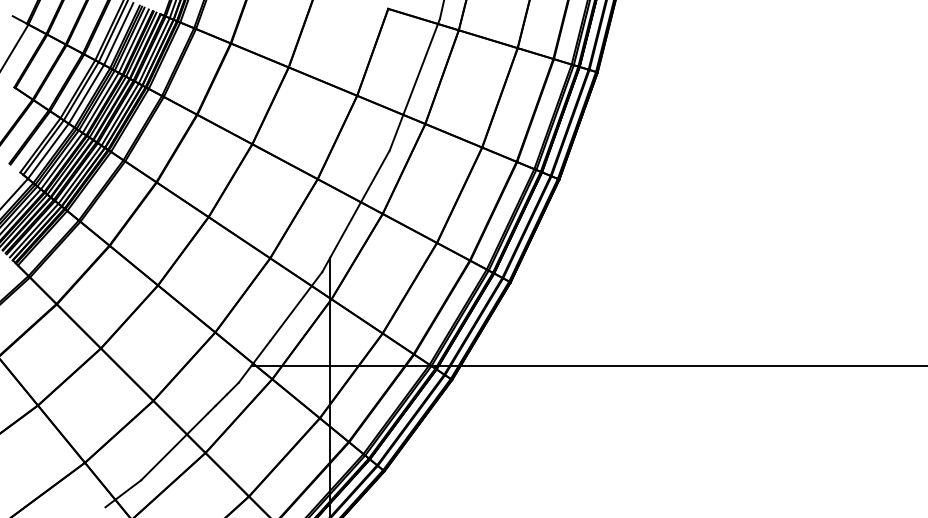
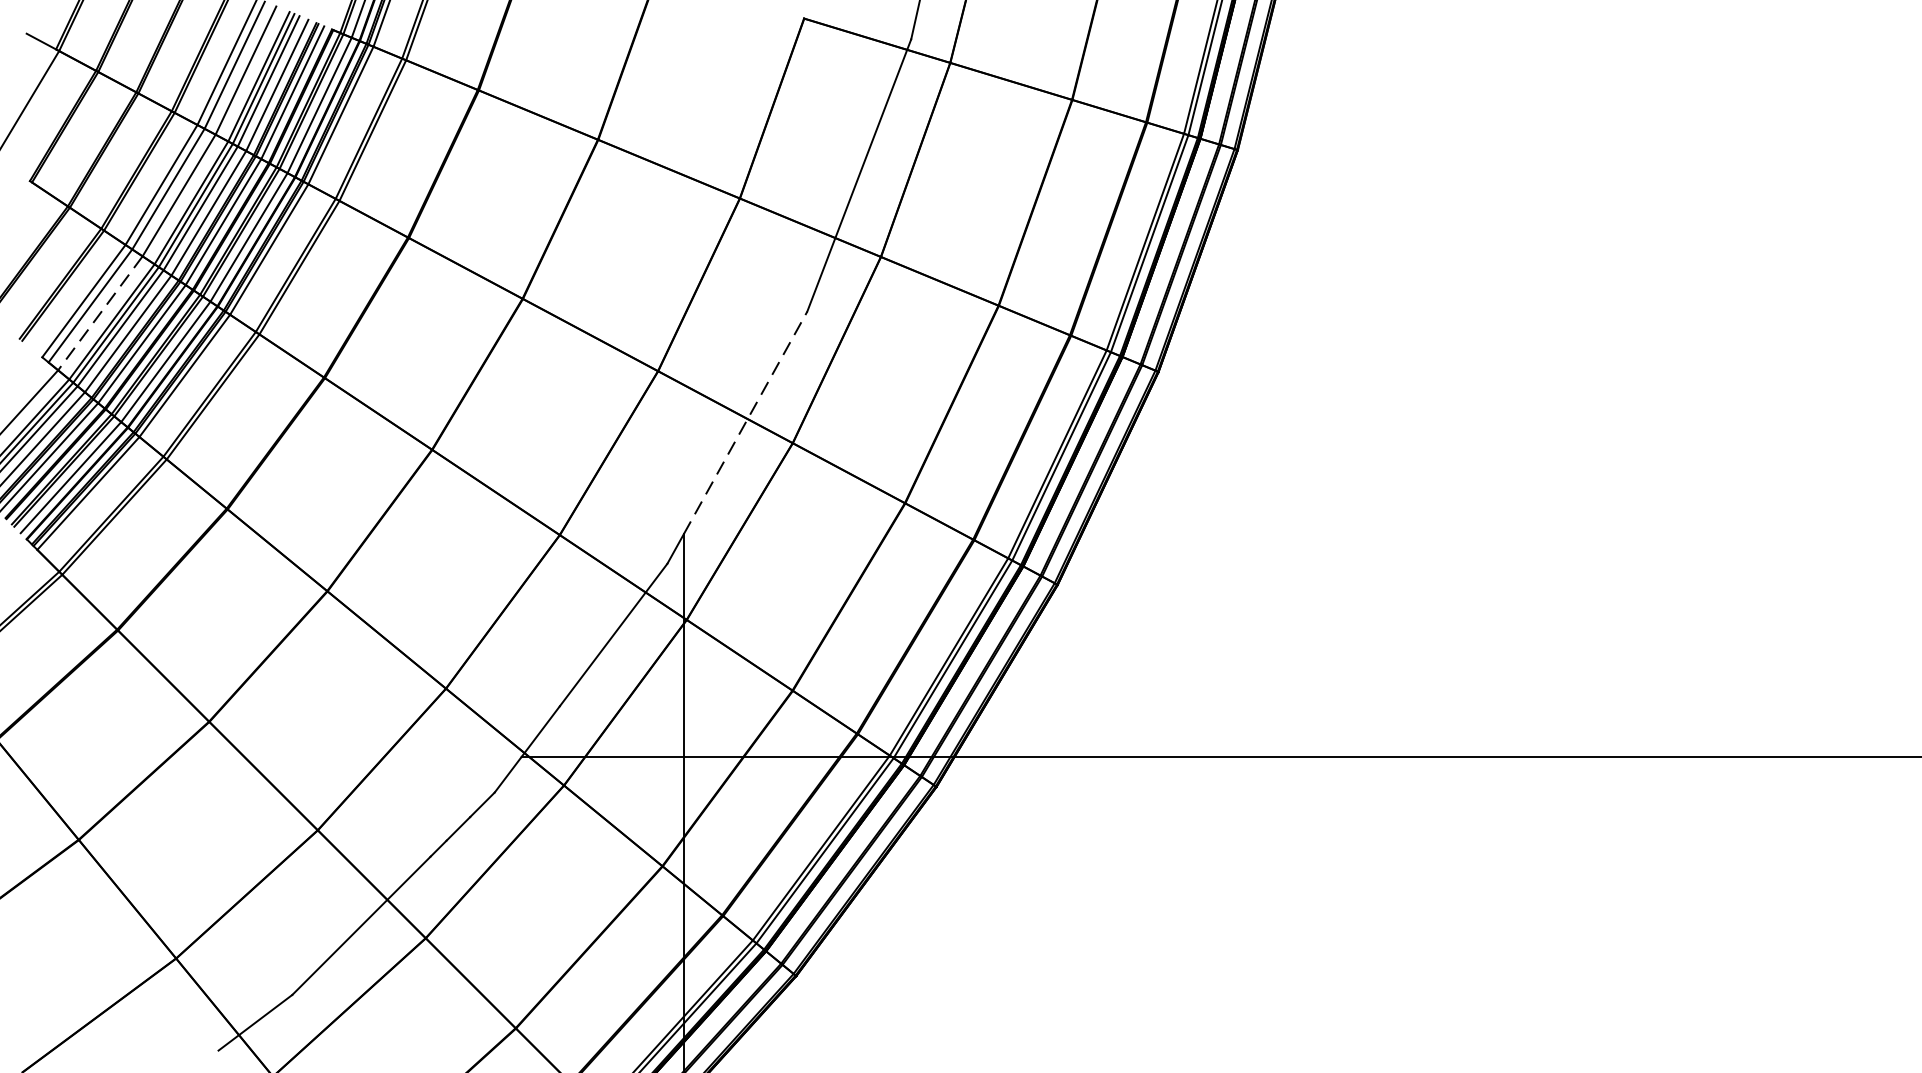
line: (48, 151) -> (100, 313), solid -> dashed
line: (360, 203) -> (746, 421), solid -> dashed

